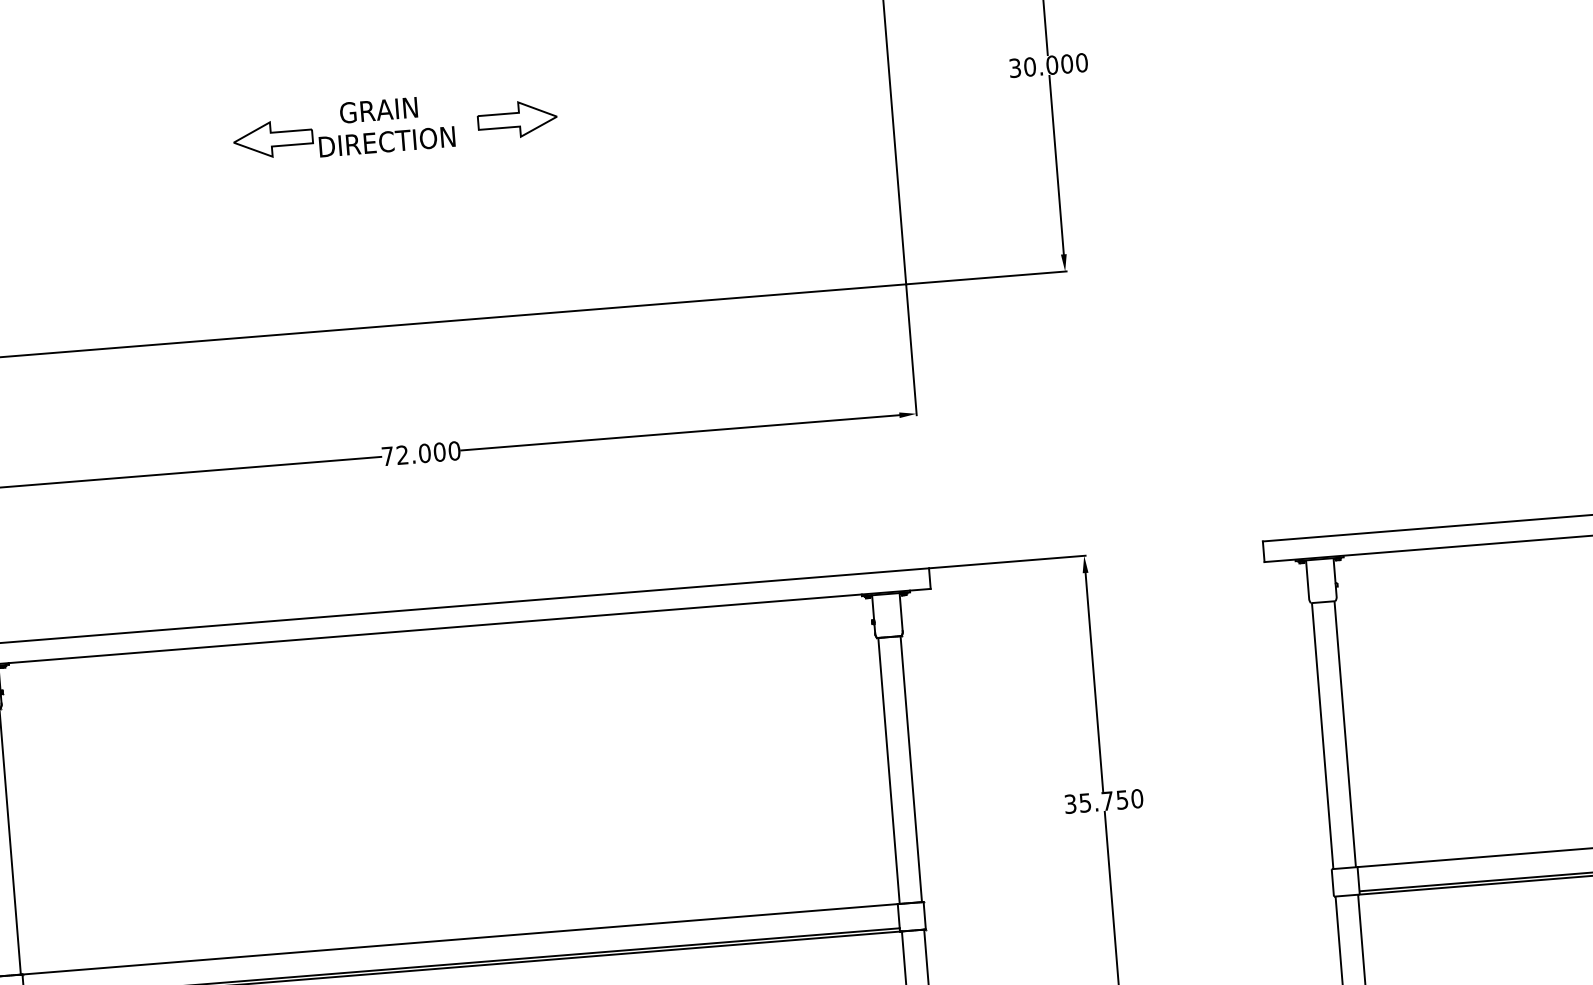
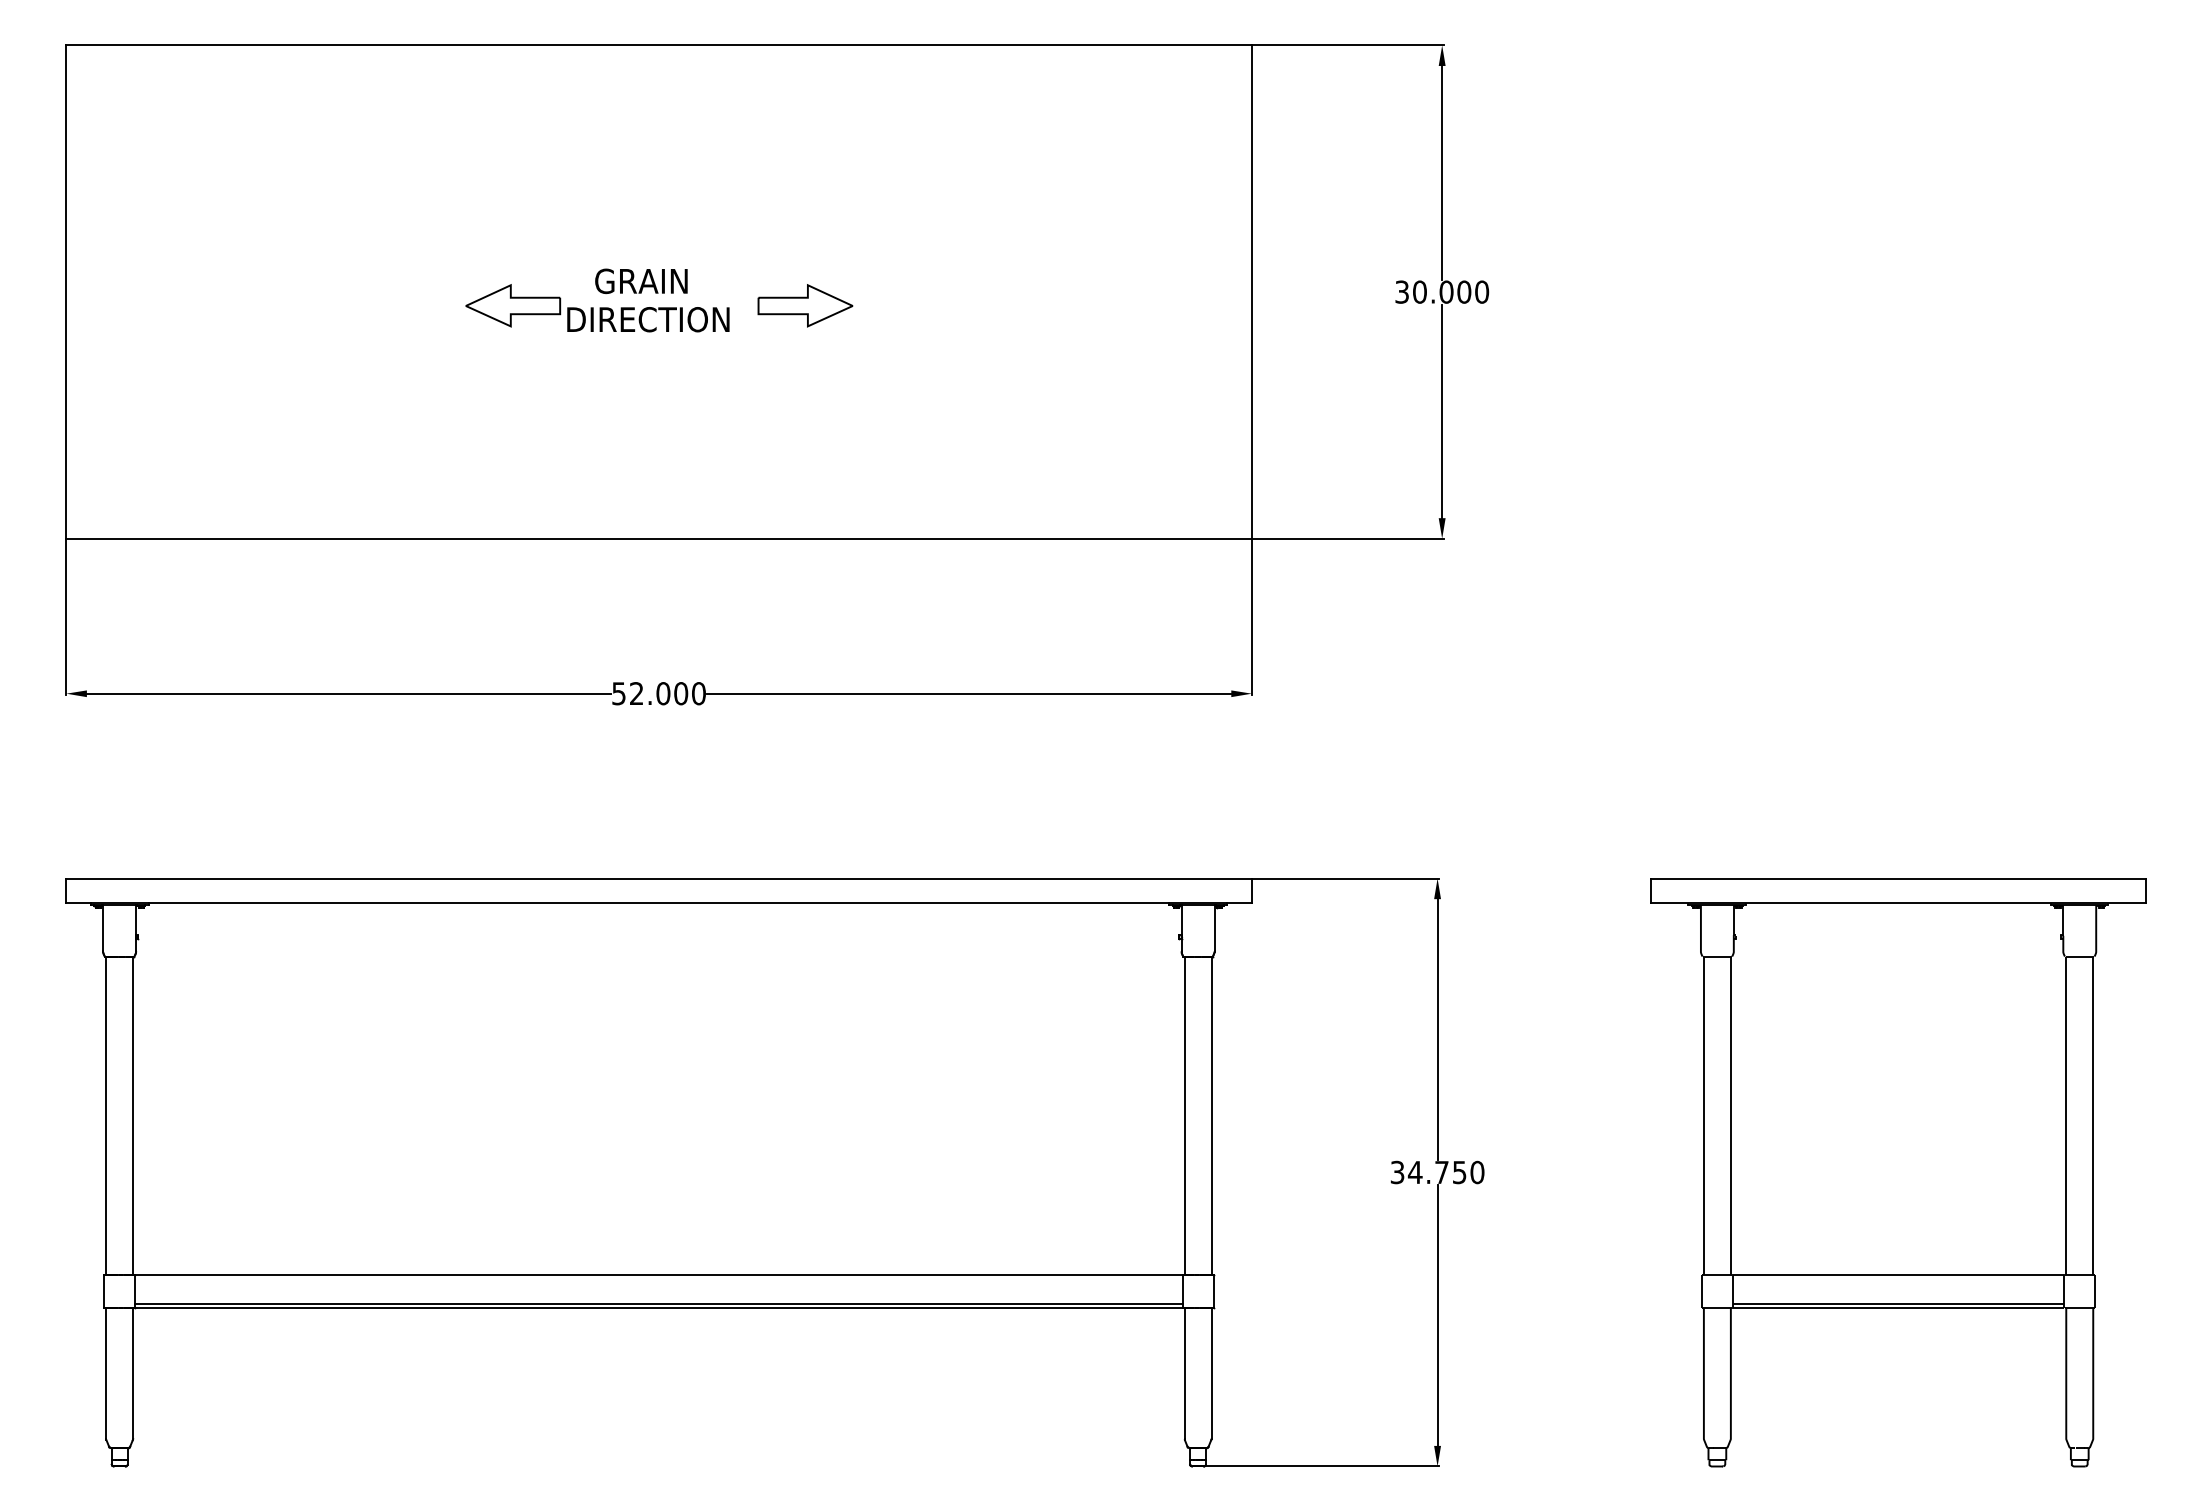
text: (387, 456) -> (618, 693), 72.000 -> 52.000
text: (1084, 802) -> (1414, 1172), 35.750 -> 34.750

